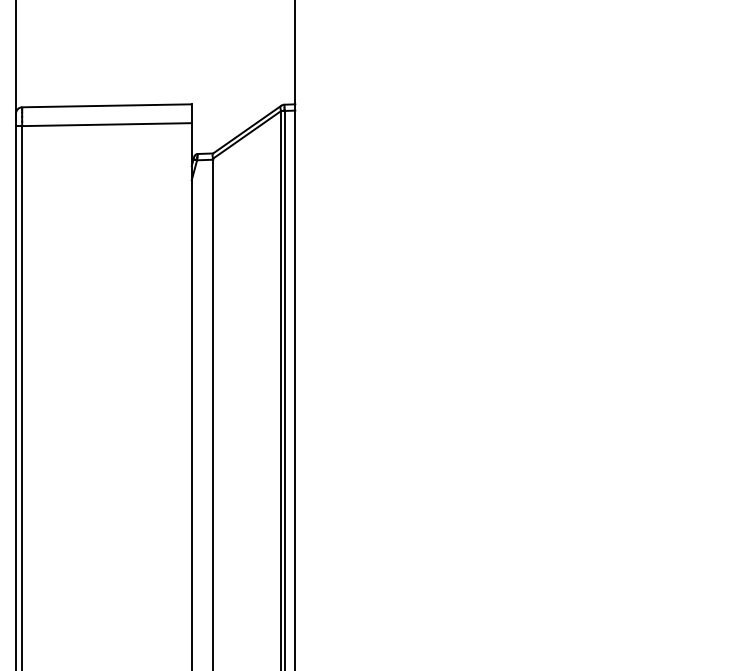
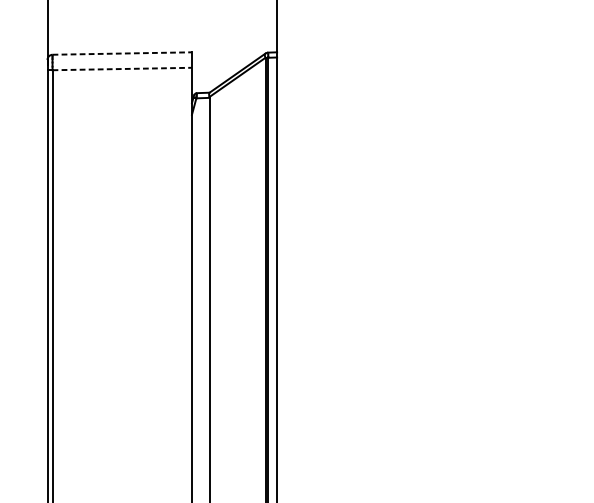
line: (106, 105) -> (121, 53), solid -> dashed
line: (106, 124) -> (121, 68), solid -> dashed

